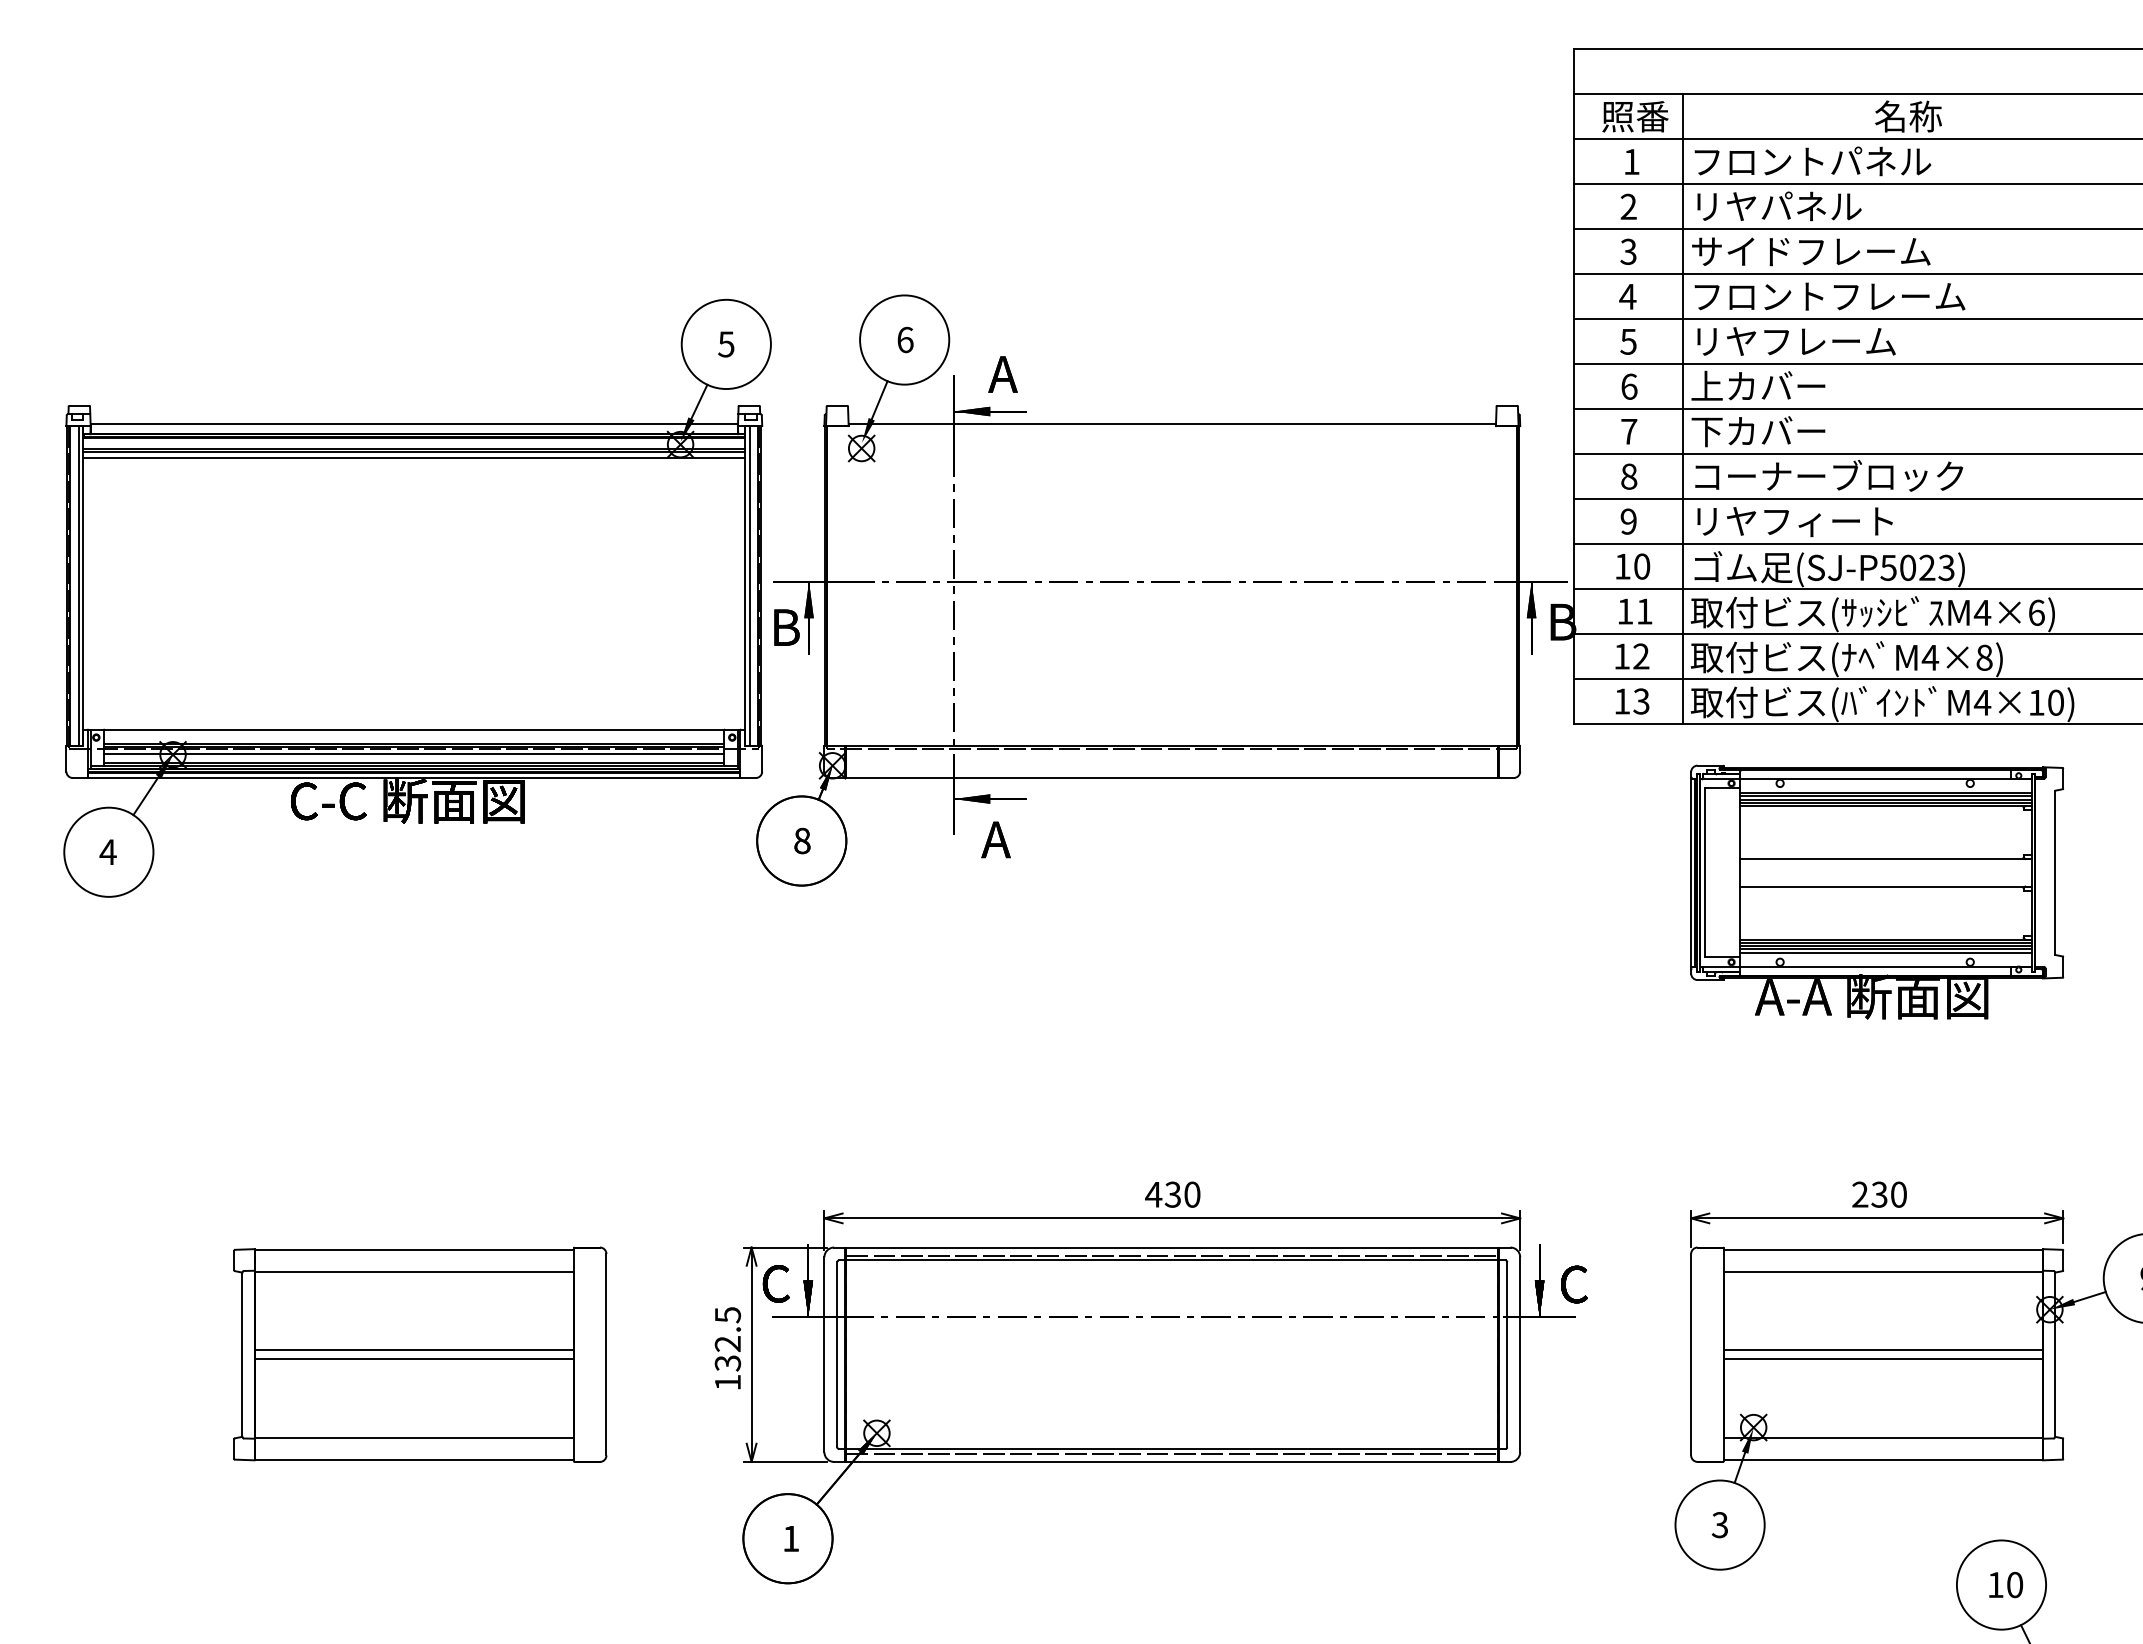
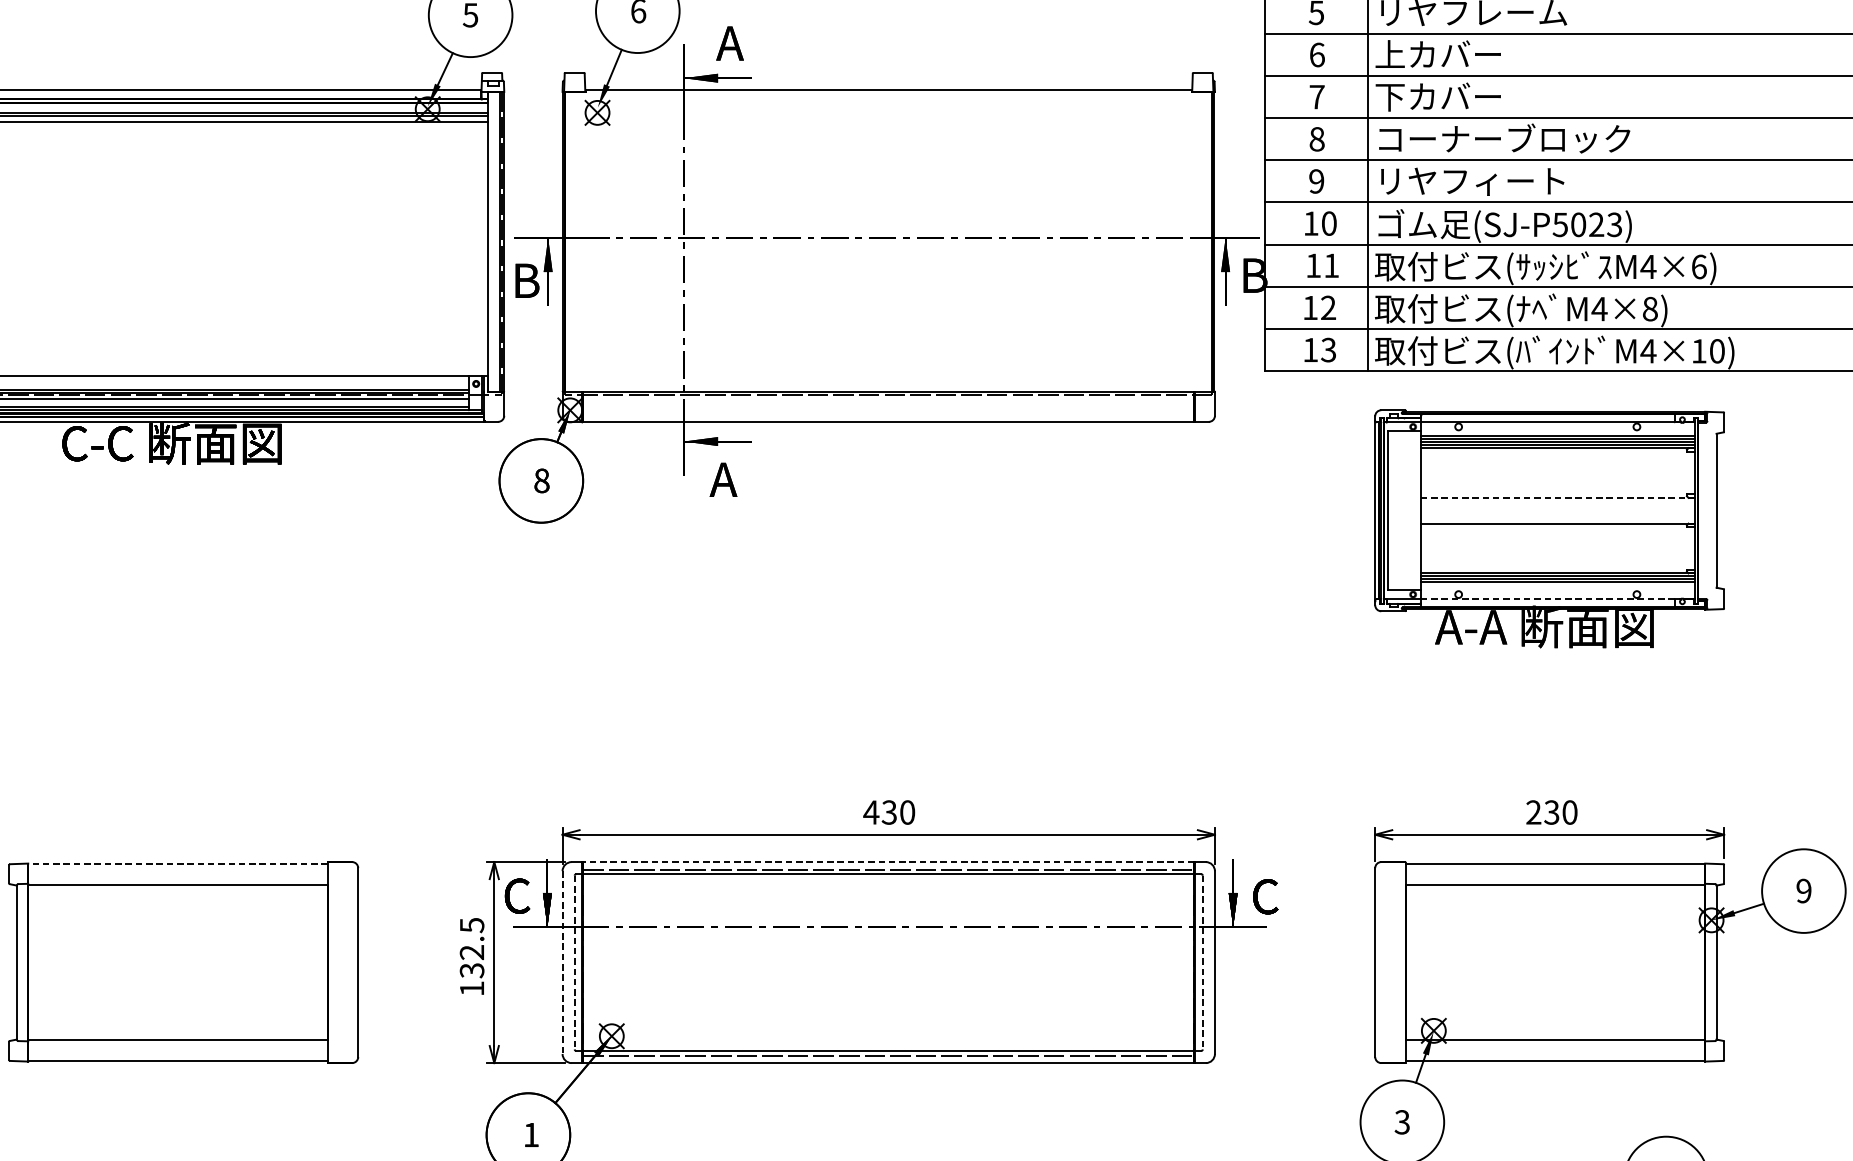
line: (750, 585) -> (493, 241), removed
line: (1886, 859) -> (1558, 498), solid -> dashed
line: (1885, 952) -> (1557, 585), removed
line: (1878, 967) -> (1550, 599), solid -> dashed
line: (1171, 1247) -> (888, 862), solid -> dashed
line: (414, 1249) -> (178, 863), solid -> dashed
line: (414, 1350) -> (178, 958), removed
line: (1883, 1350) -> (1555, 958), removed
line: (837, 1354) -> (574, 962), solid -> dashed
line: (1507, 1354) -> (1203, 962), solid -> dashed
line: (824, 1355) -> (562, 963), solid -> dashed
line: (414, 1359) -> (178, 967), removed
line: (1883, 1359) -> (1555, 967), removed

